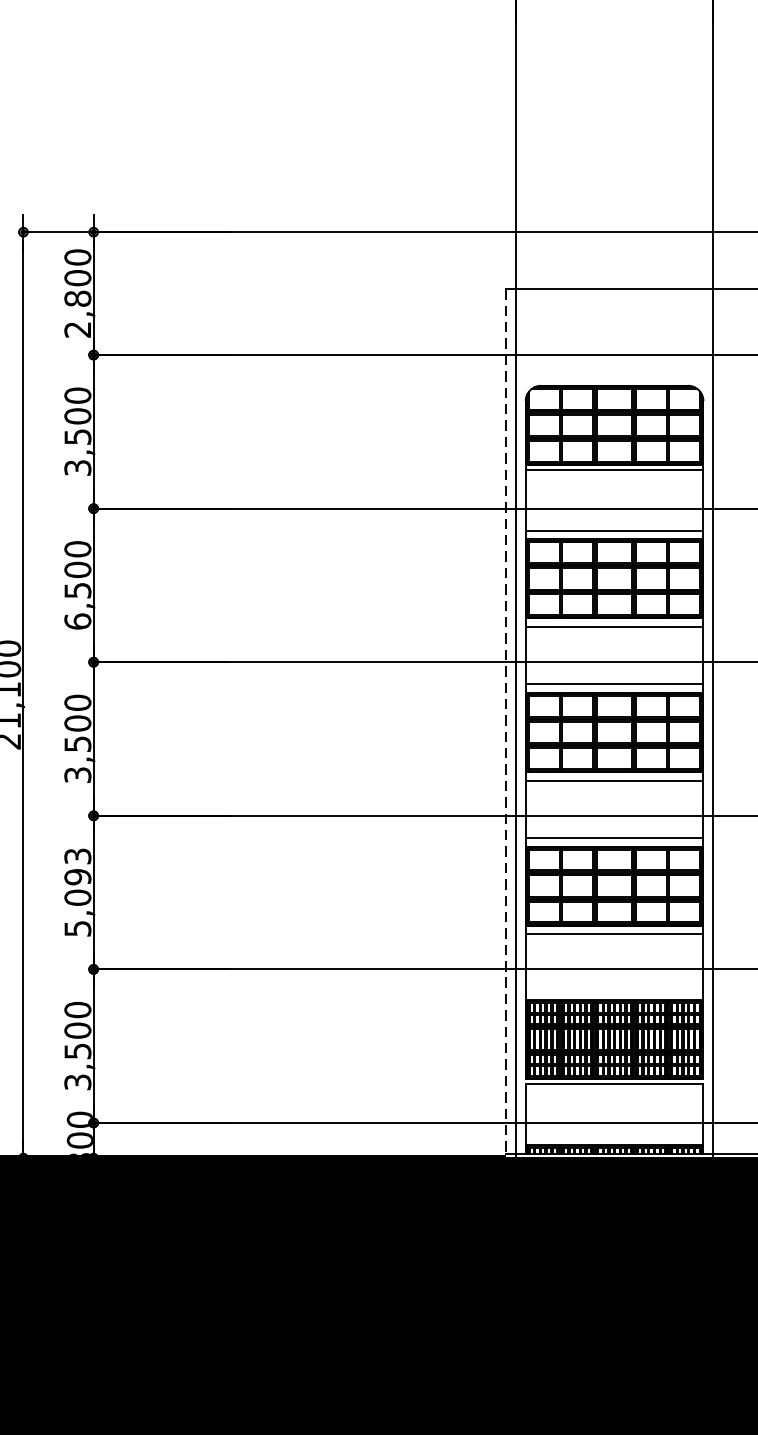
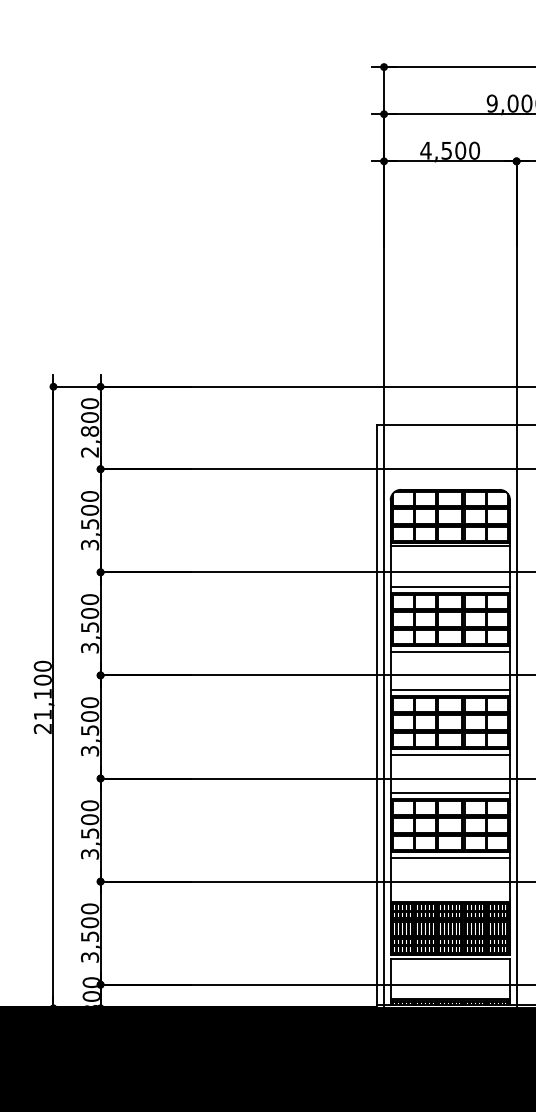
text: (77, 620) -> (89, 647), 6,500 -> 3,500
line: (506, 723) -> (377, 716), dashed -> solid
text: (78, 891) -> (90, 829), 5,093 -> 3,500

